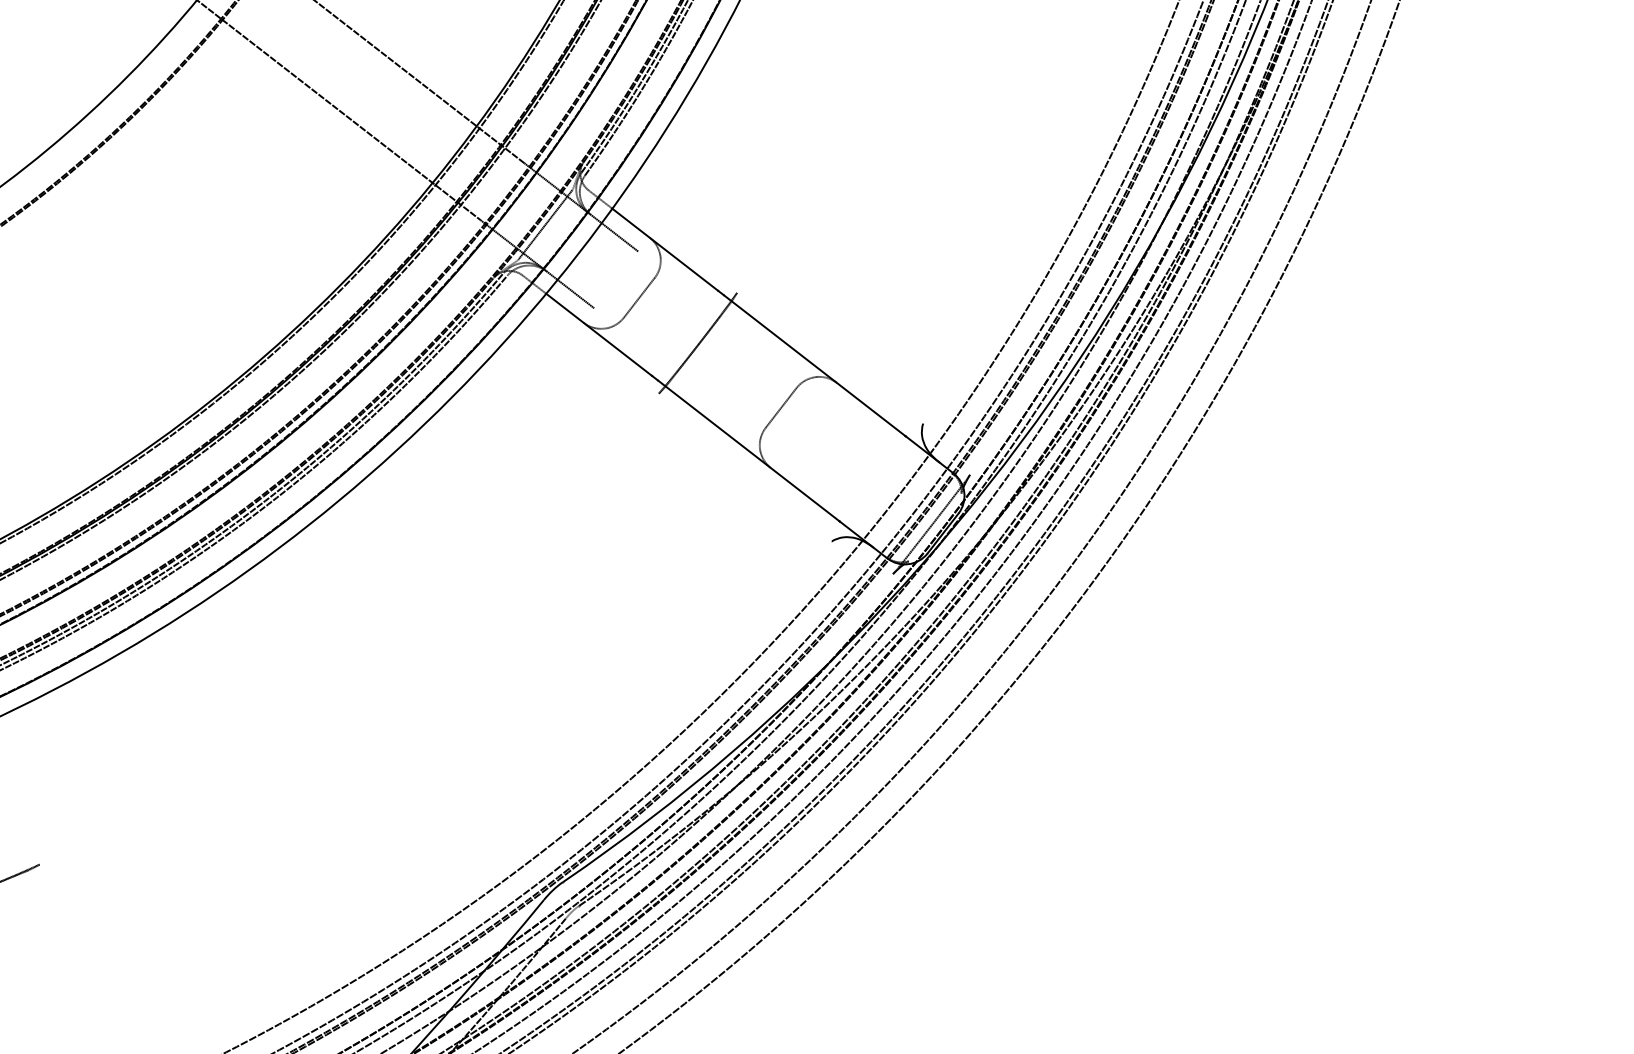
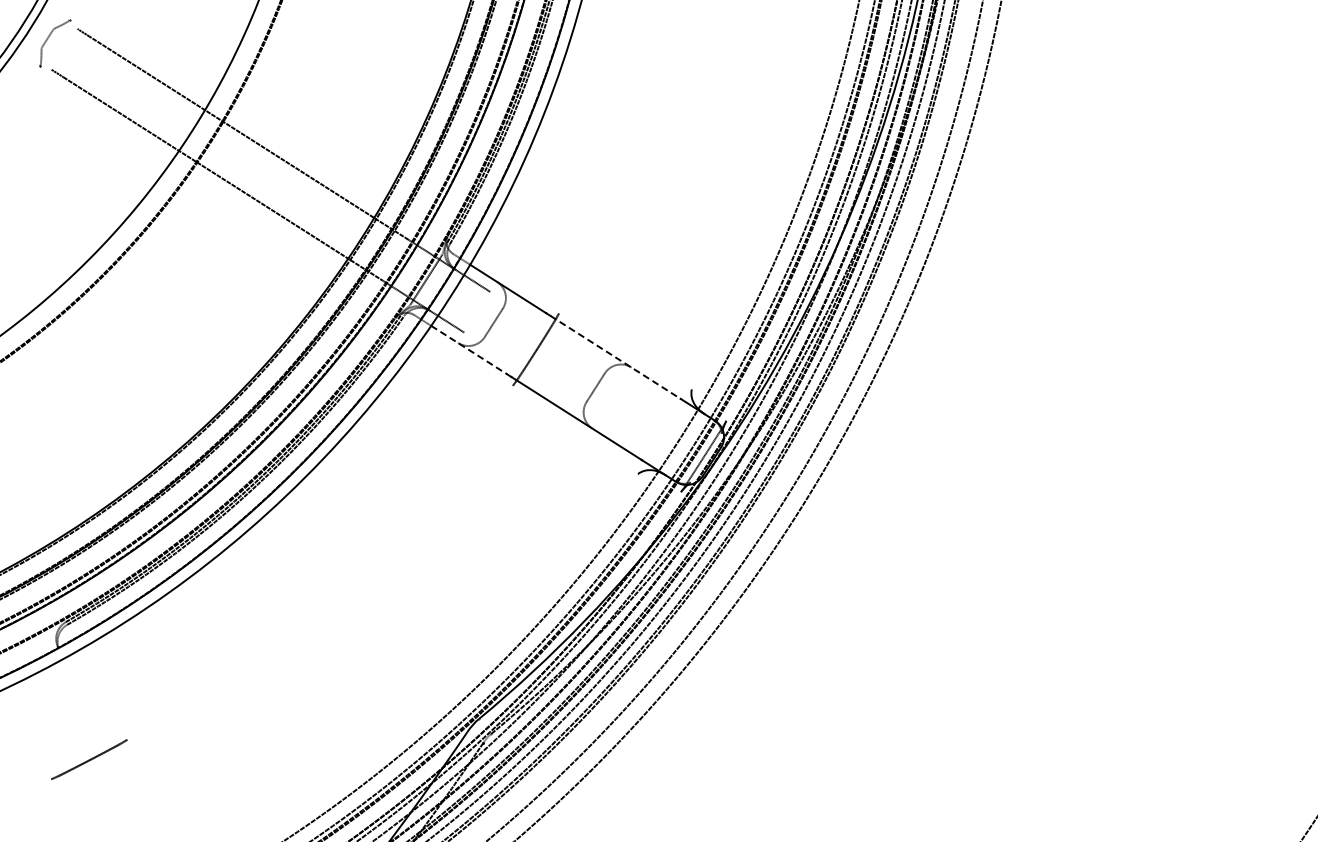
line: (599, 335) -> (469, 350), solid -> dashed
line: (816, 366) -> (616, 357), solid -> dashed

